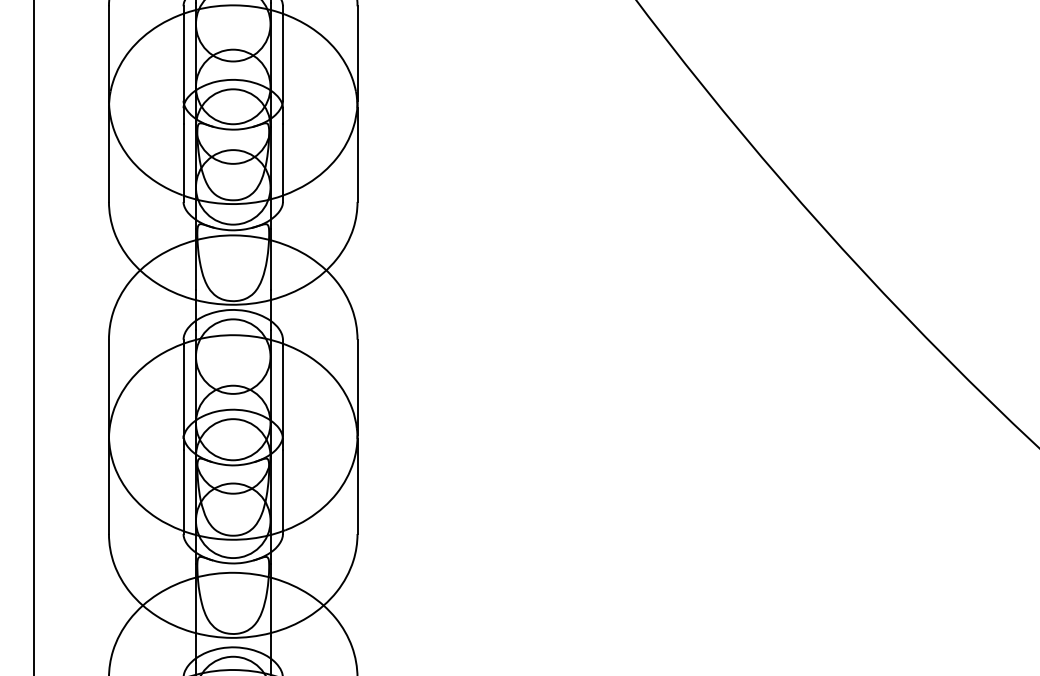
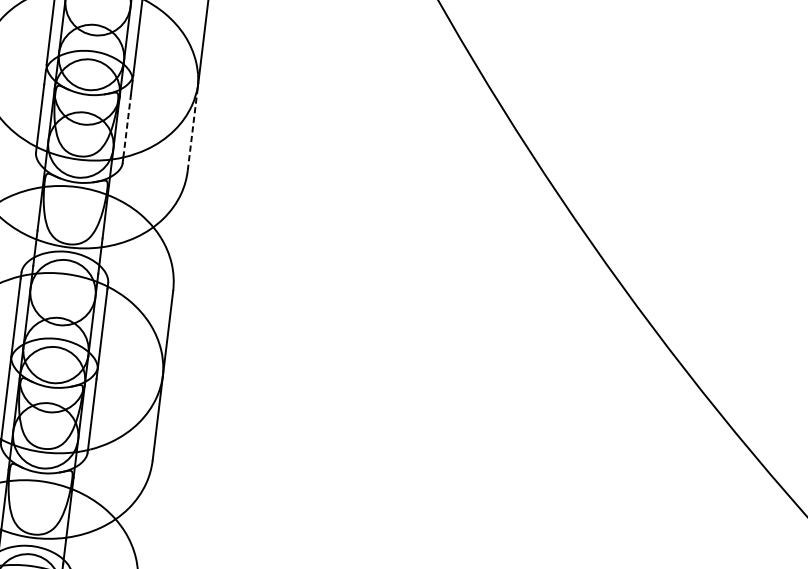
line: (357, 155) -> (192, 130), solid -> dashed
line: (282, 159) -> (126, 125), solid -> dashed

